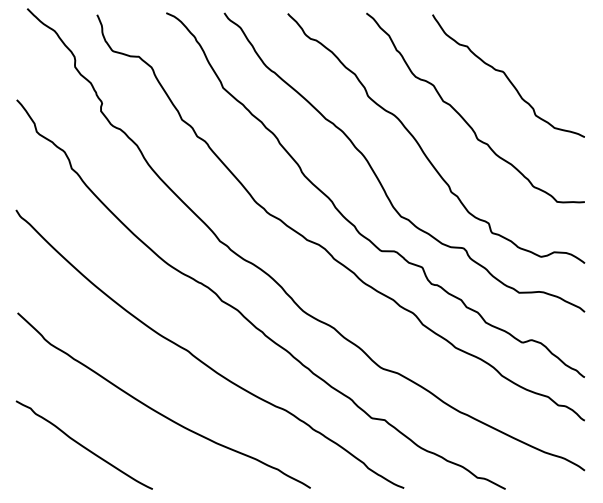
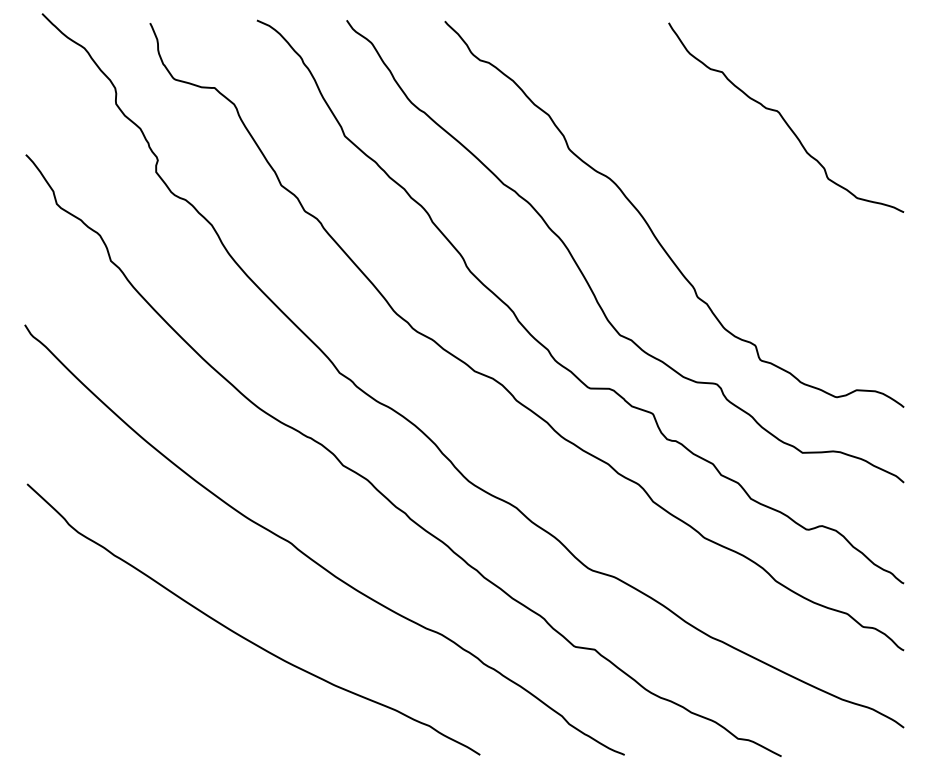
curve: (464, 118) -> (717, 183), removed
curve: (83, 445) -> (129, 688), removed

